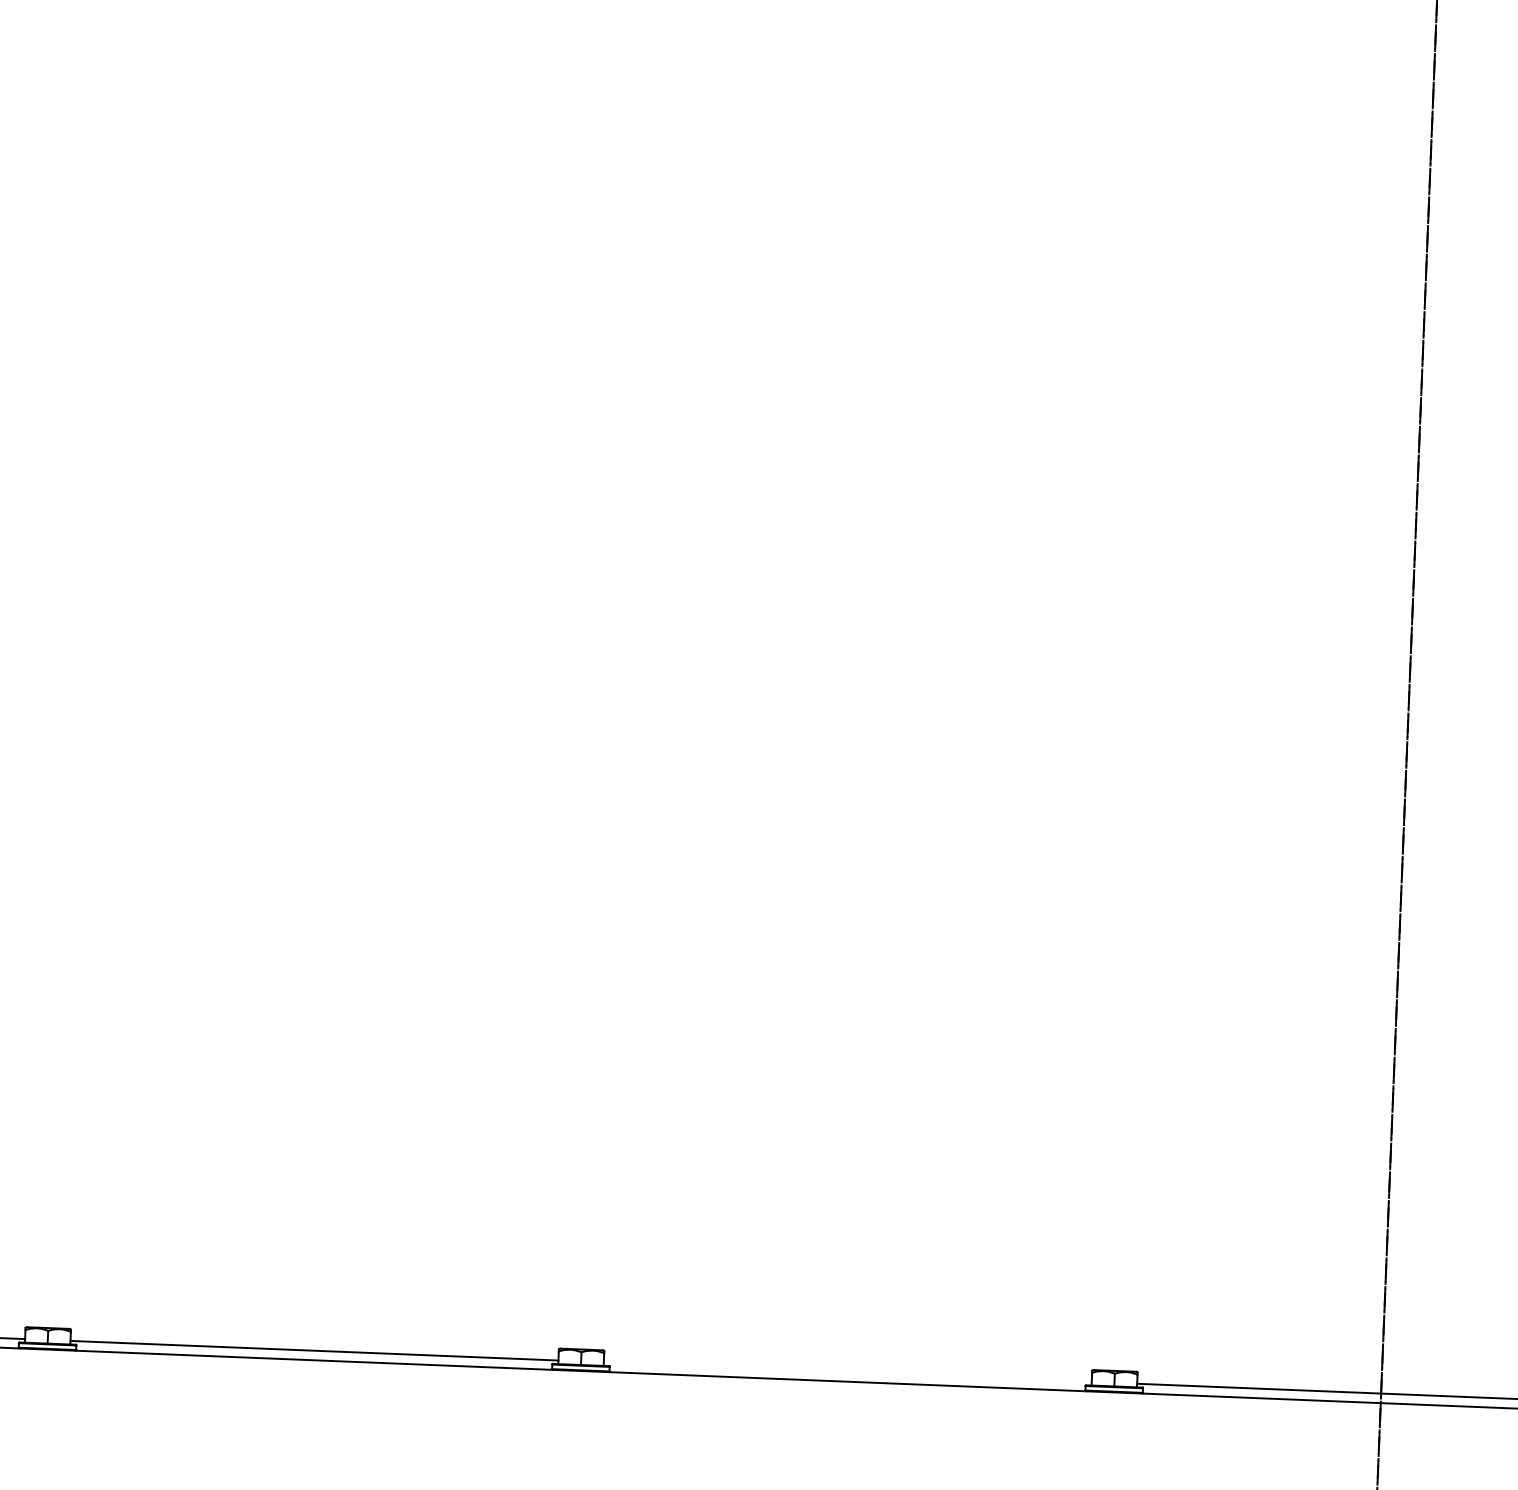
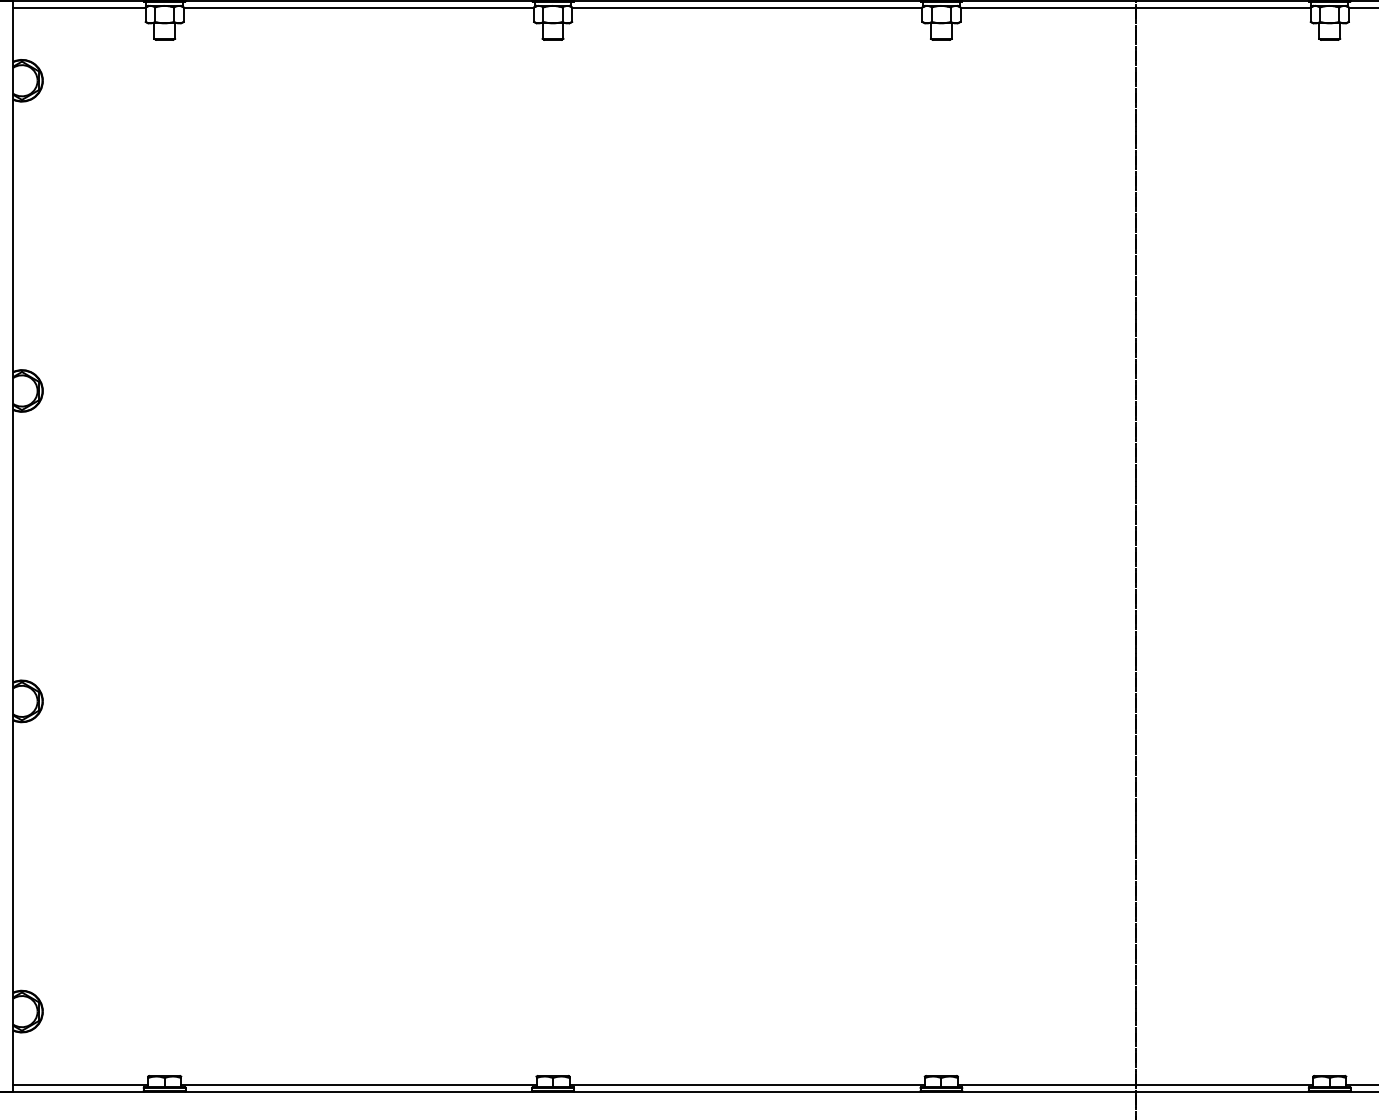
line: (846, 1371) -> (746, 1084), added

